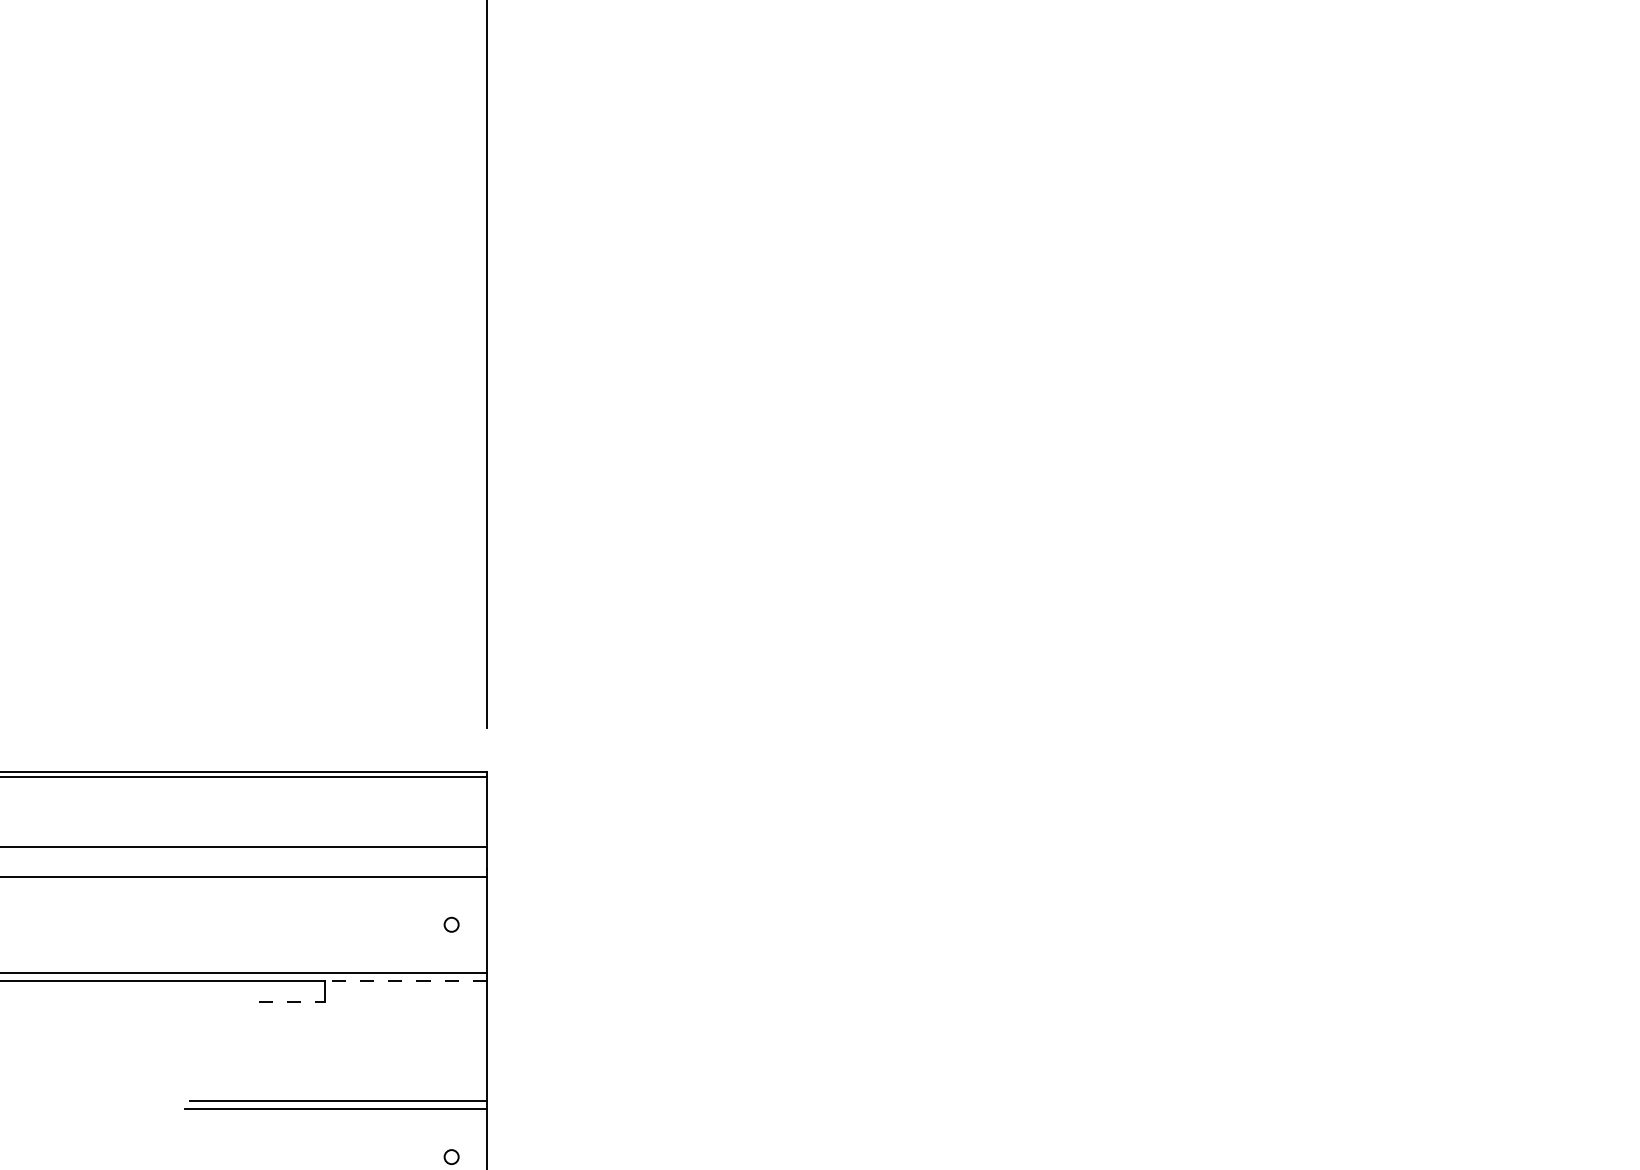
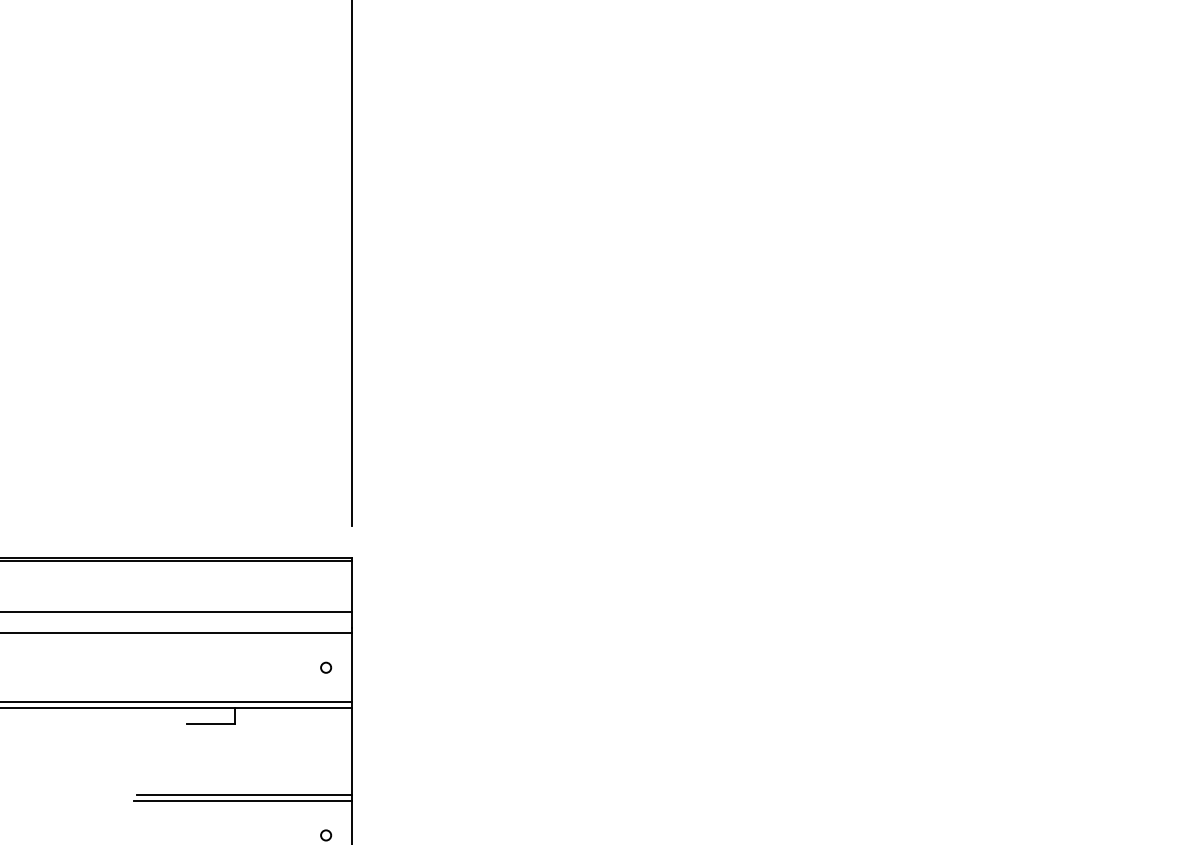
line: (405, 981) -> (292, 708), dashed -> solid
line: (292, 1002) -> (211, 723), dashed -> solid

